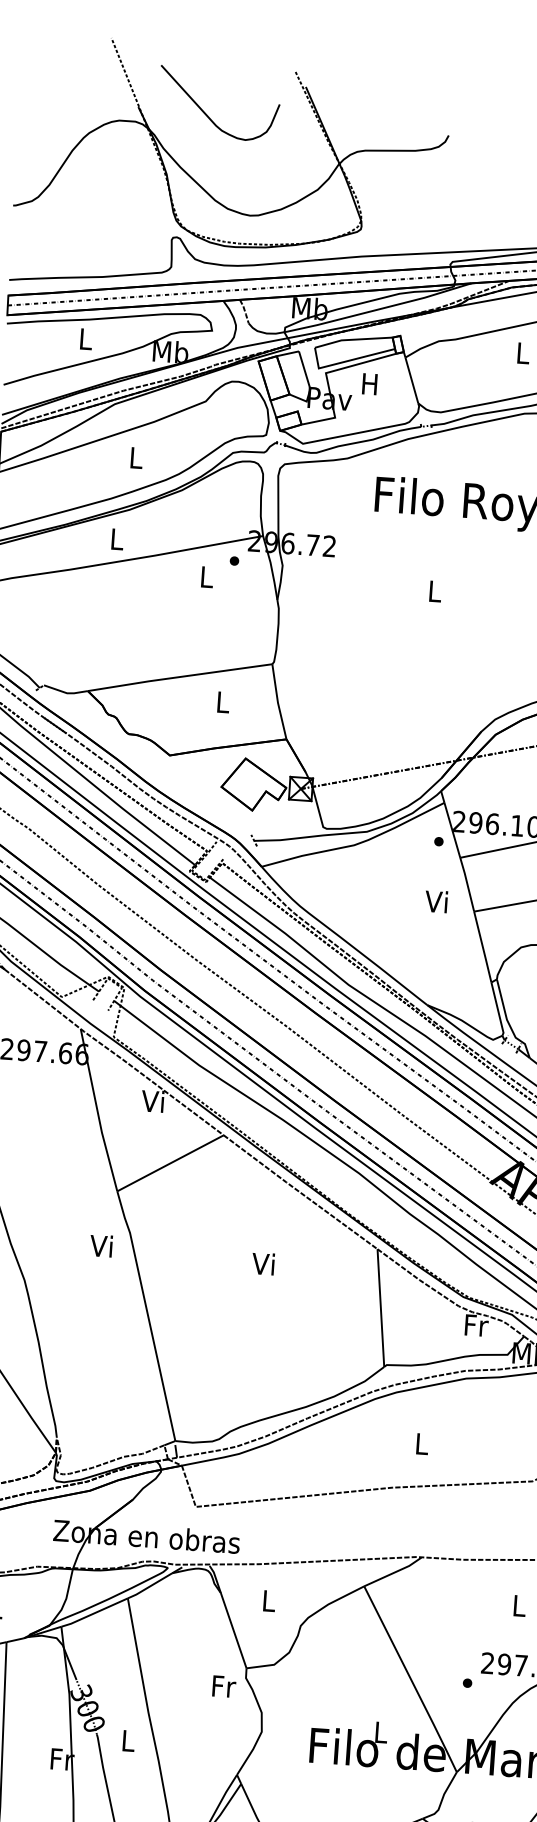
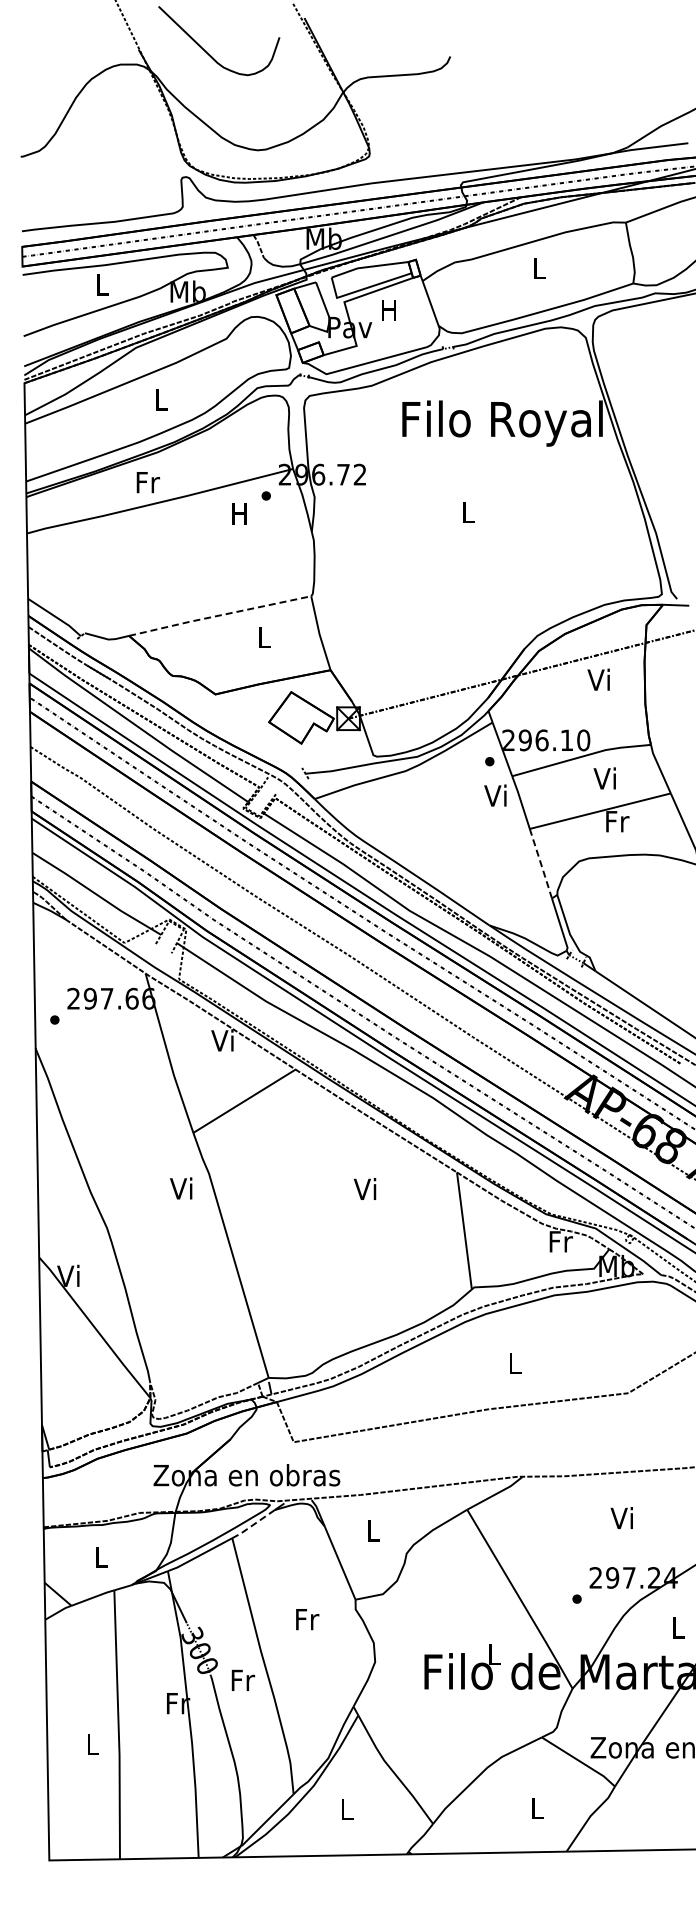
text: (117, 539) -> (148, 482), L -> Fr
text: (206, 576) -> (239, 513), L -> H
line: (179, 677) -> (219, 615), solid -> dashed
text: (436, 901) -> (495, 795), moved
line: (482, 946) -> (540, 863), solid -> dashed
text: (262, 1263) -> (364, 1188), moved
line: (149, 1586) -> (253, 1524), solid -> dashed
text: (517, 1605) -> (621, 1518), L -> Vi
text: (224, 1686) -> (307, 1619), moved
text: (129, 1740) -> (243, 1679), L -> Fr

